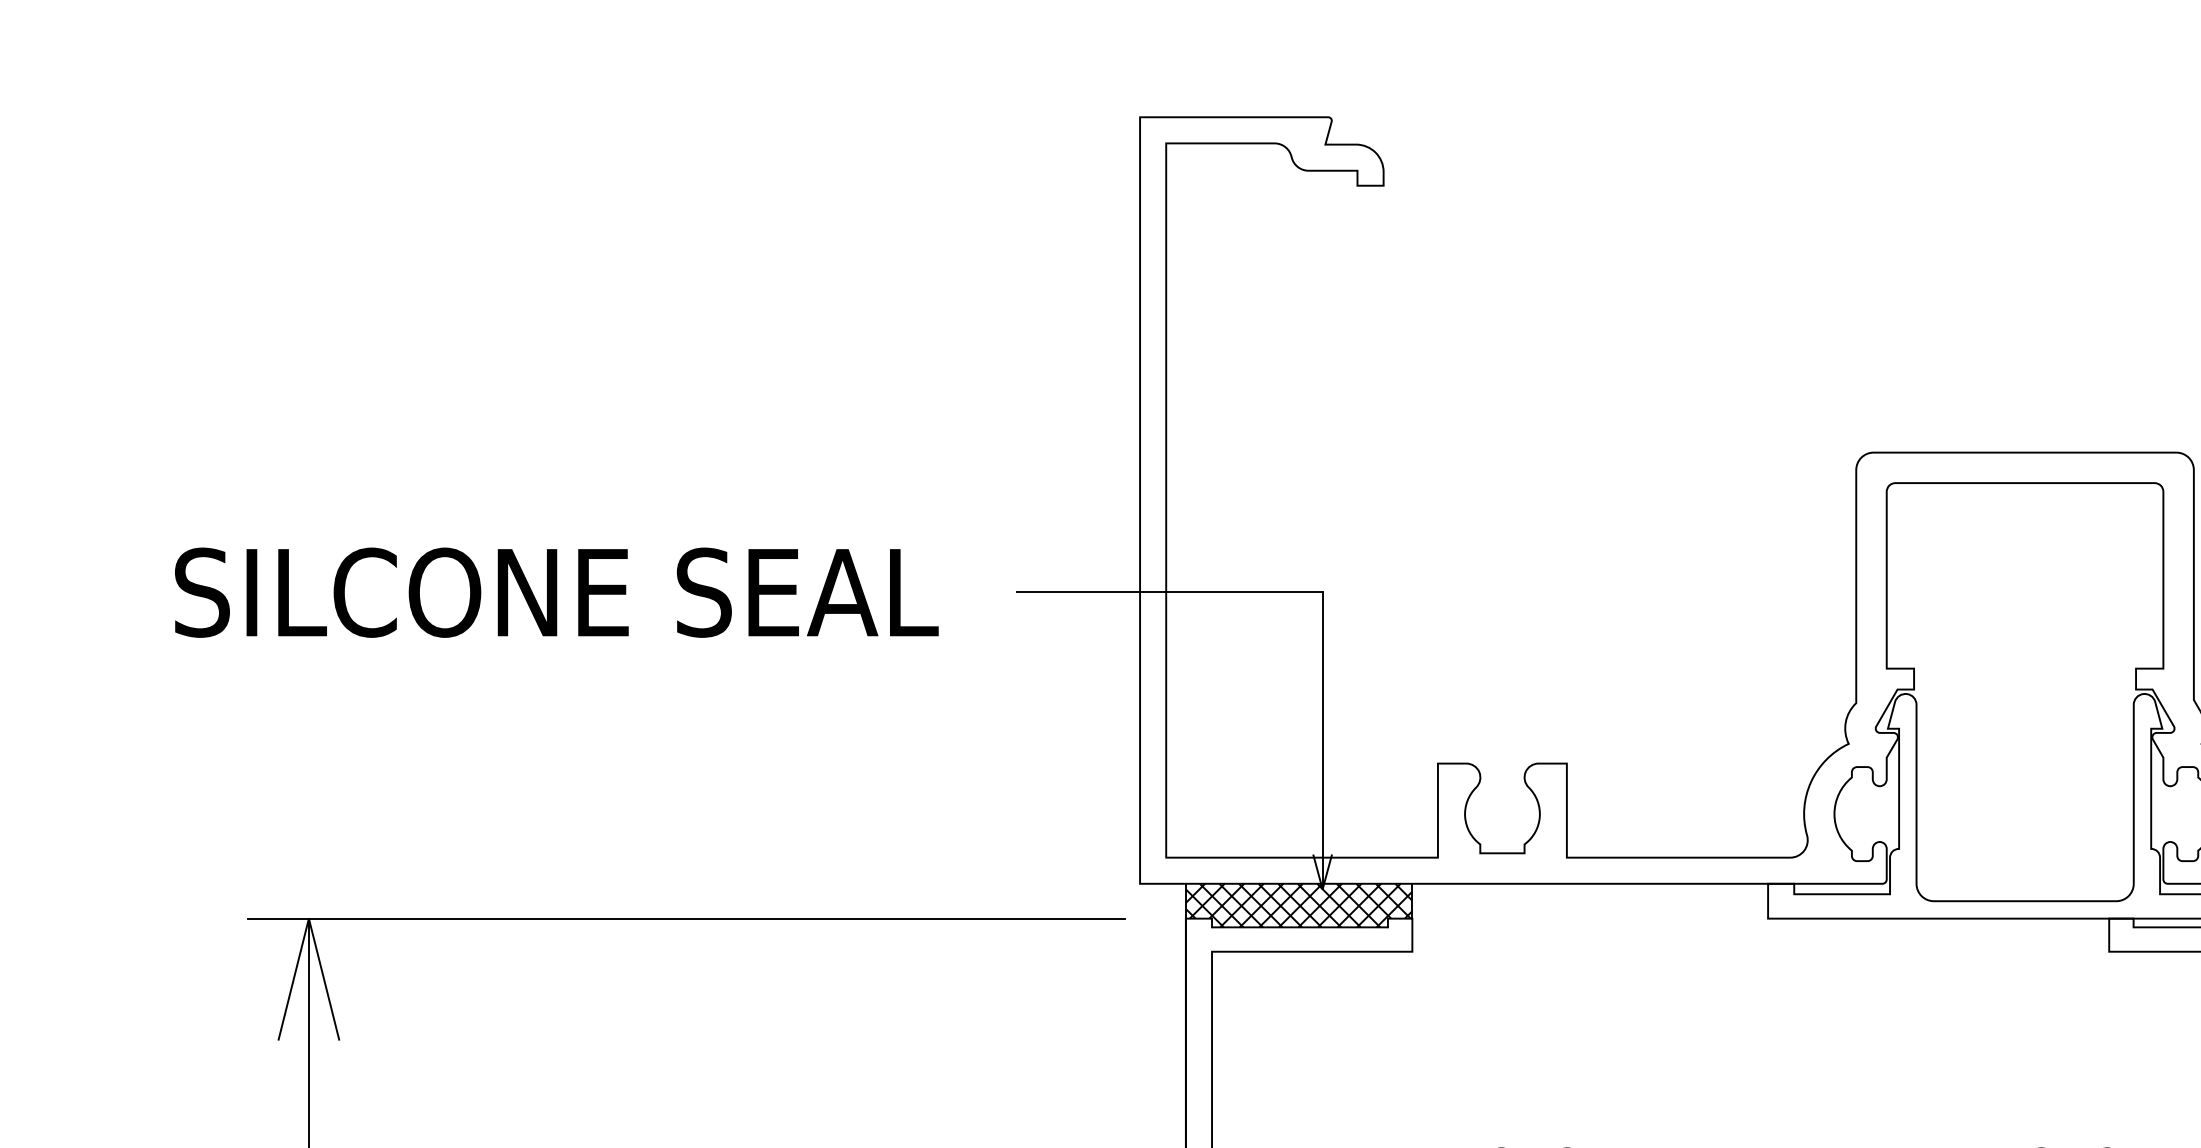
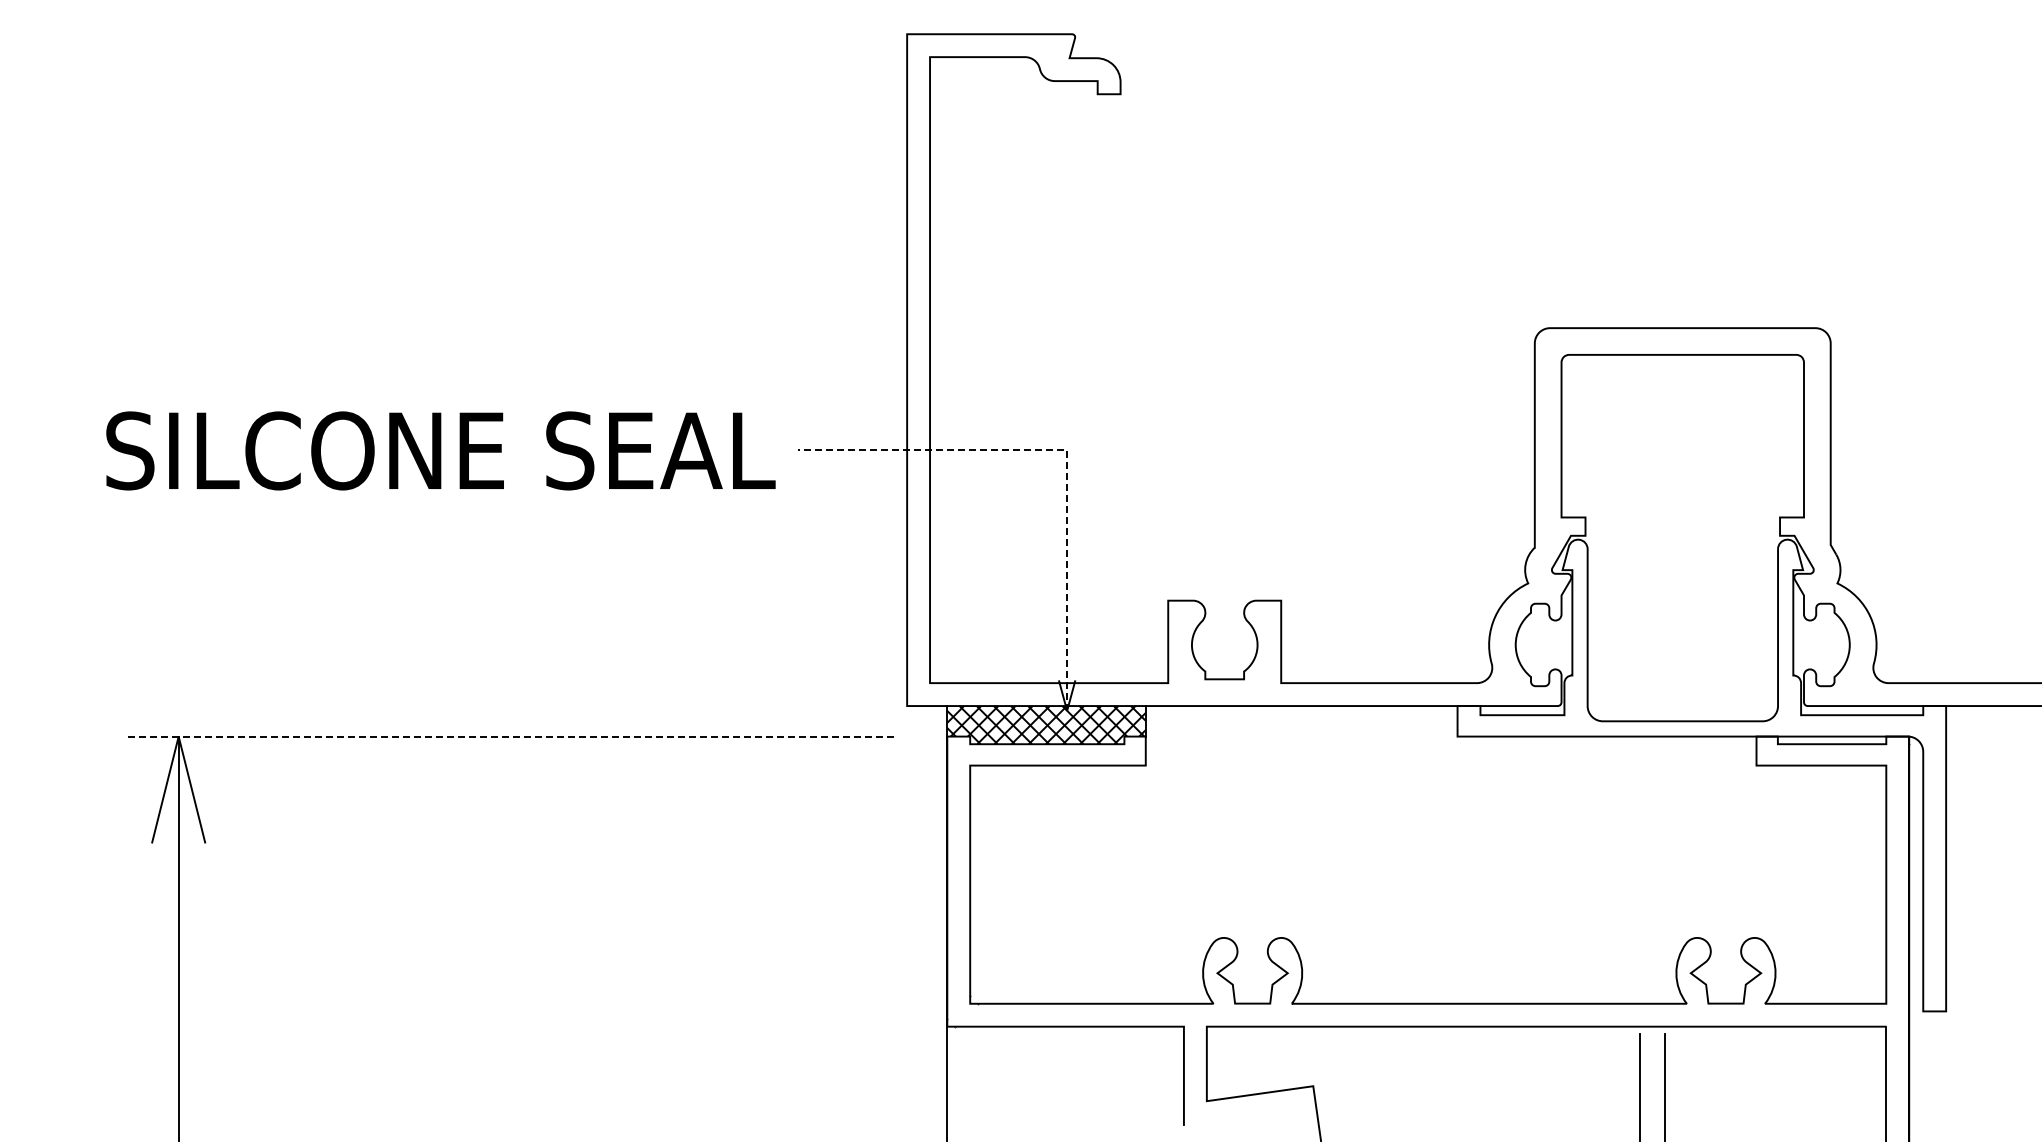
text: (556, 592) -> (440, 450), moved
line: (1318, 592) -> (1063, 450), solid -> dashed
line: (686, 918) -> (509, 736), solid -> dashed

